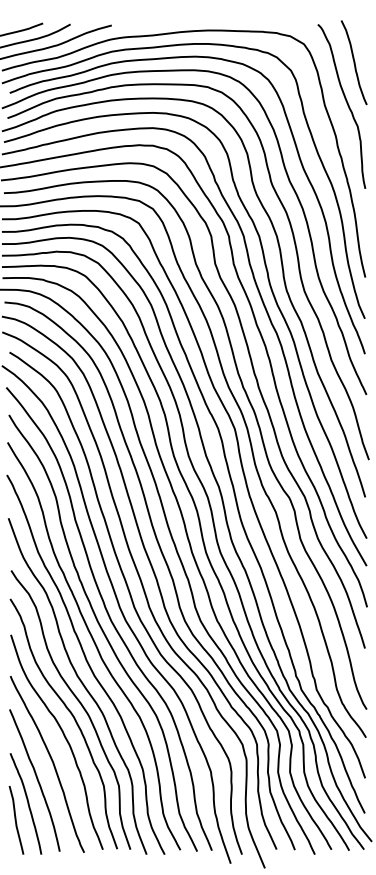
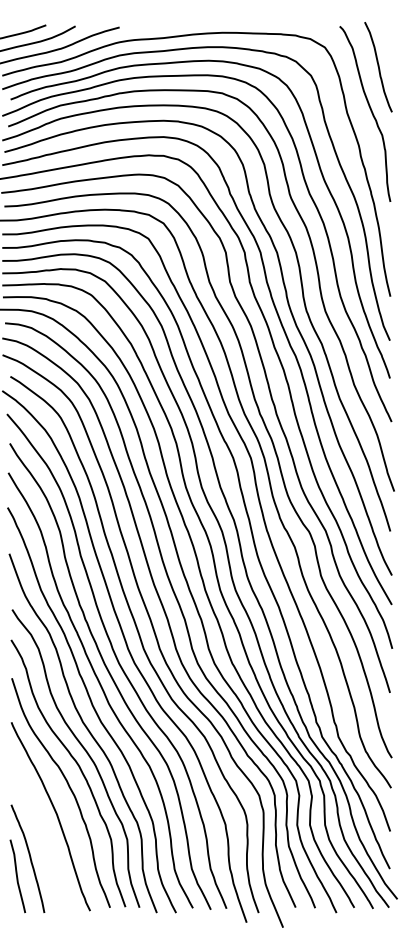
curve: (36, 780) -> (39, 833), removed

